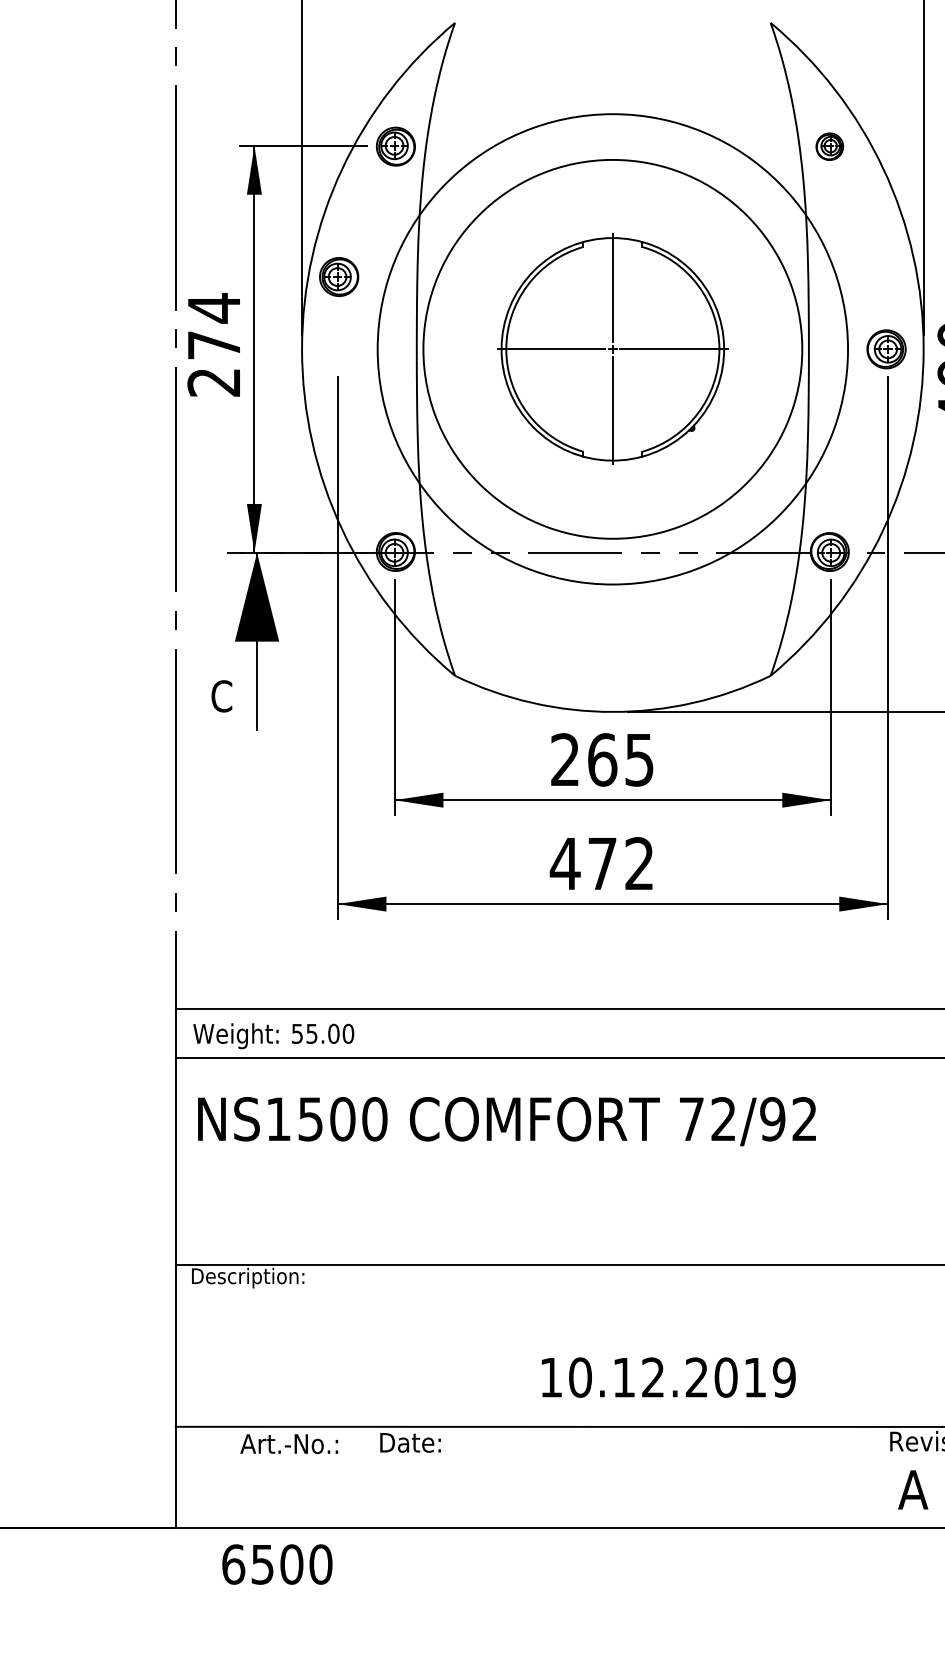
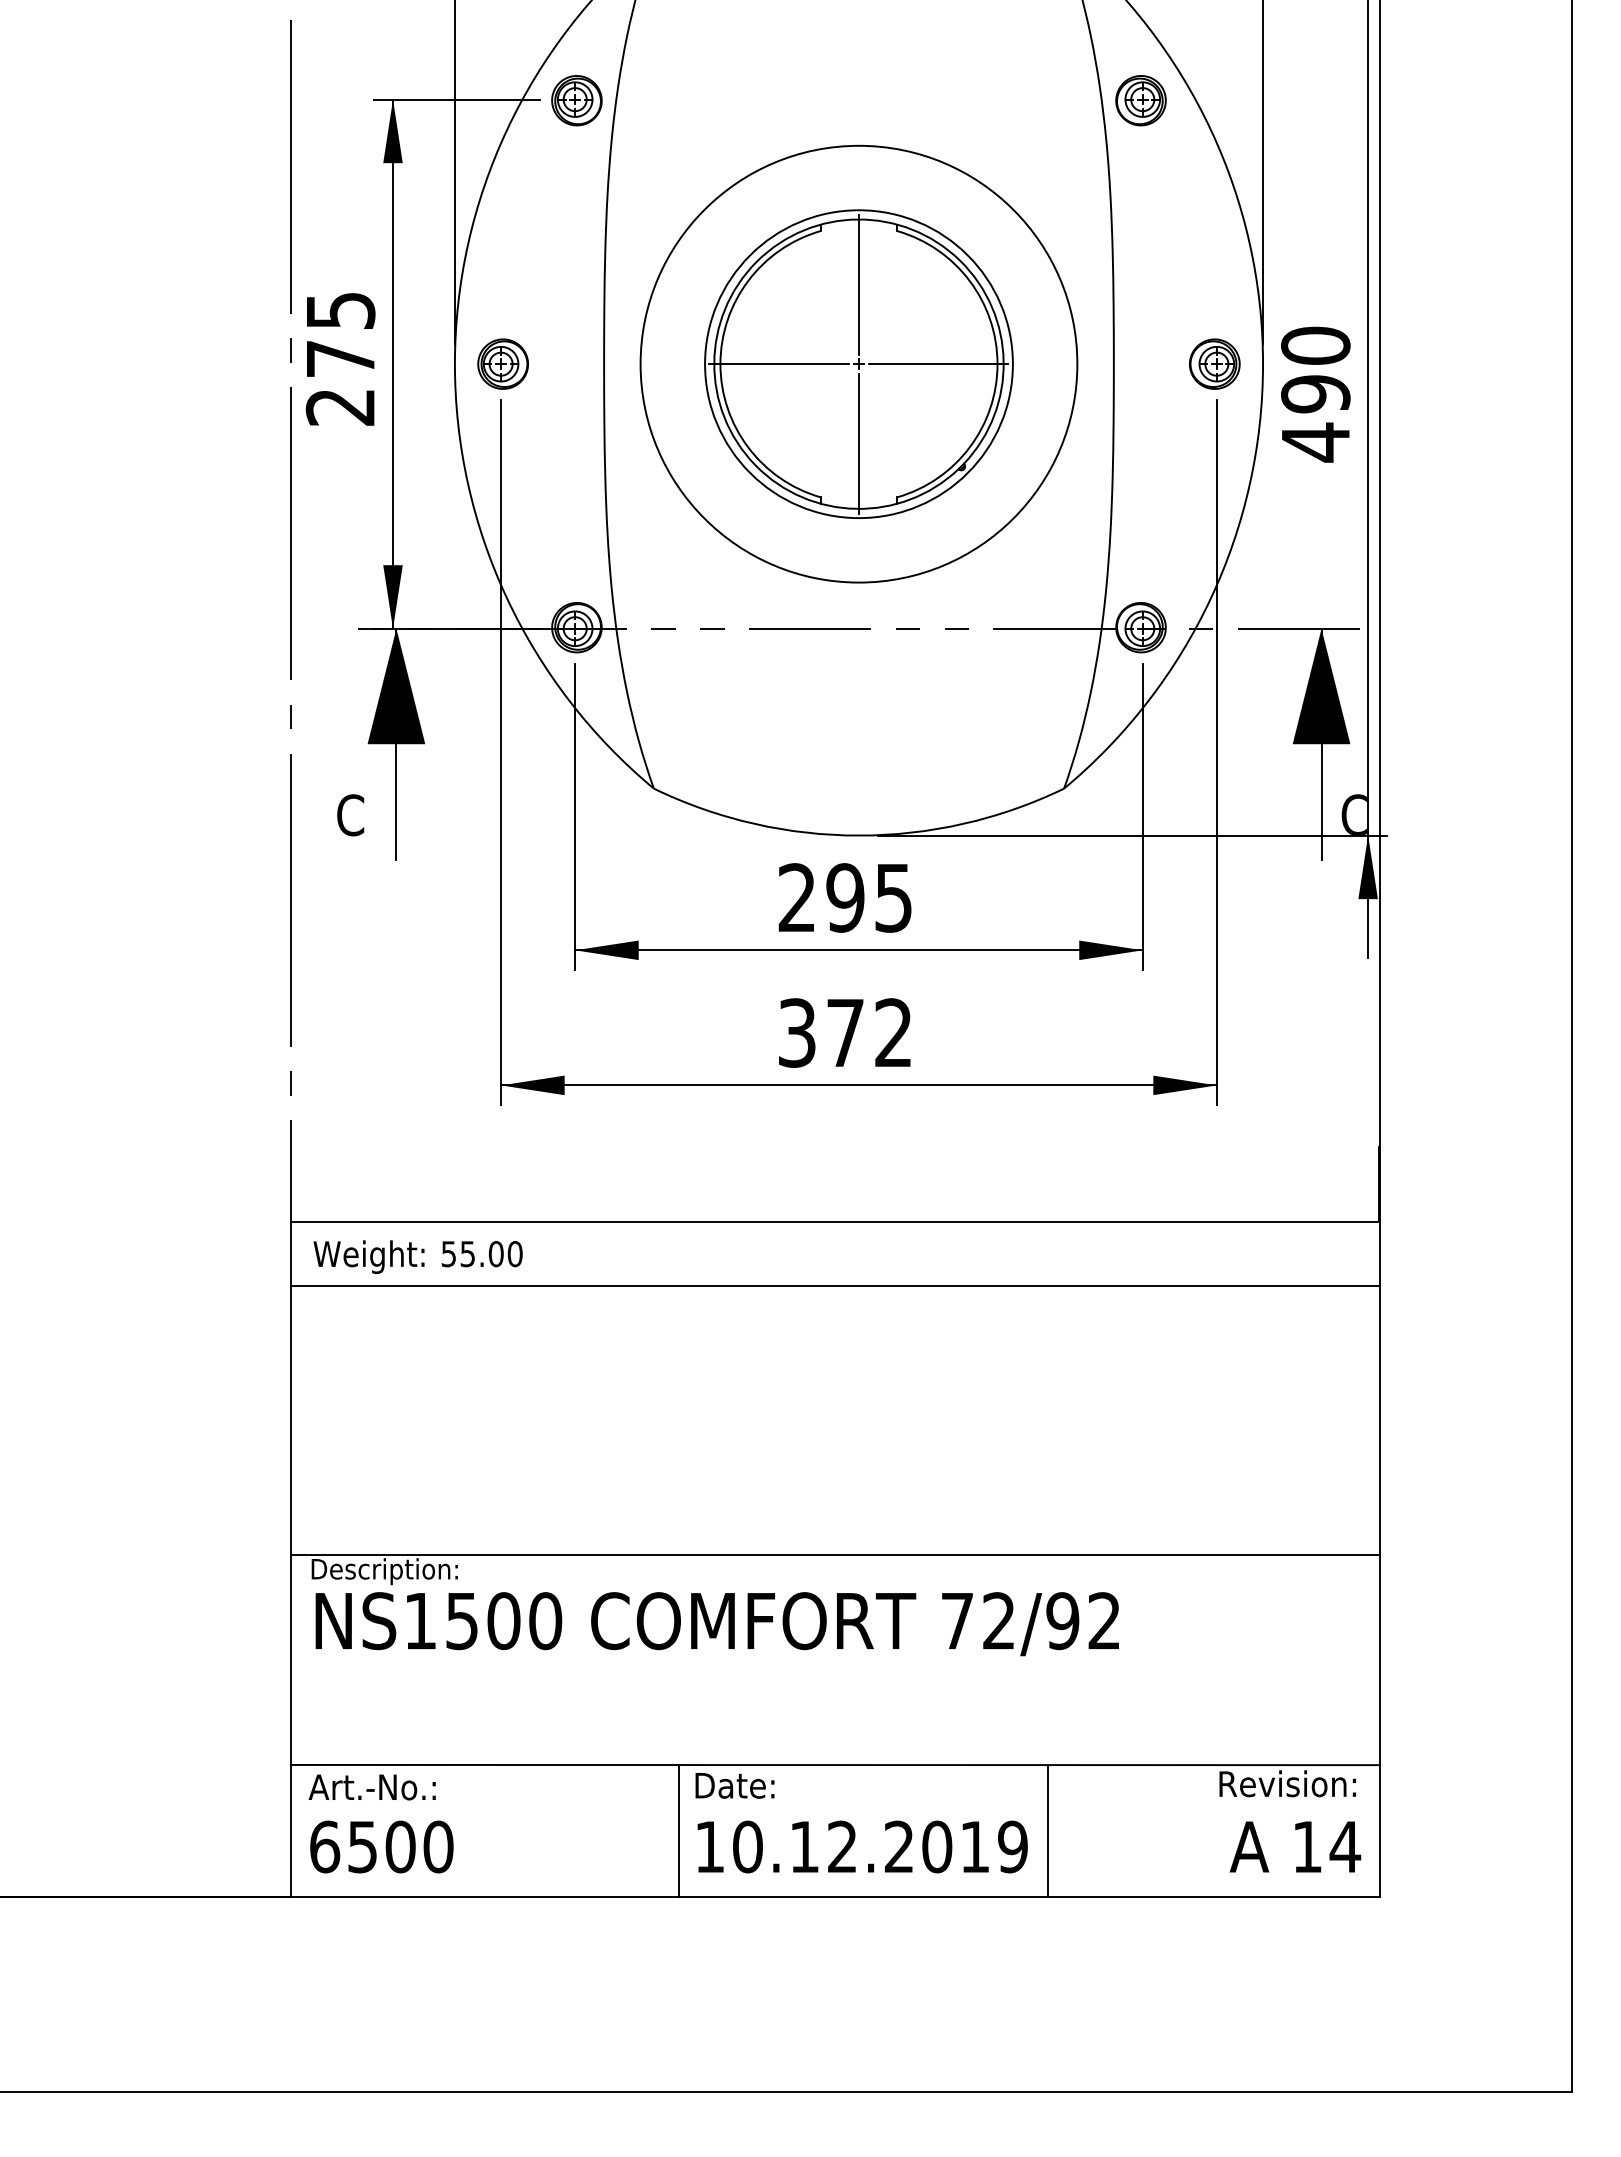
part: (829, 146) -> (1140, 100), size x1.43
part: (338, 276) -> (502, 363), moved
text: (214, 308) -> (341, 310), 274 -> 275
circle: (612, 348) -> (858, 363), size x0.71
circle: (612, 349) -> (858, 364), size x0.62
text: (602, 759) -> (845, 897), 265 -> 295
text: (565, 863) -> (797, 1032), 472 -> 372
text: (506, 1121) -> (716, 1624), moved
text: (668, 1377) -> (862, 1846), moved
part: (410, 1442) -> (734, 1785), moved
text: (288, 1444) -> (371, 1787), moved
line: (474, 1478) -> (679, 1831), added
line: (758, 1478) -> (1048, 1831), added
text: (277, 1564) -> (381, 1846), moved

